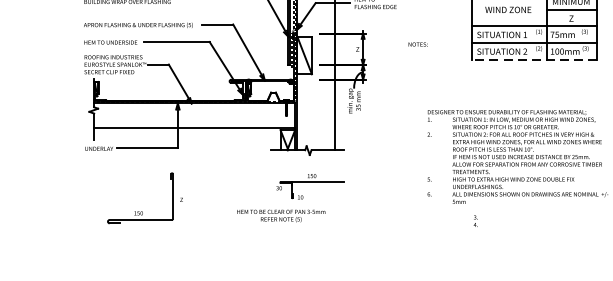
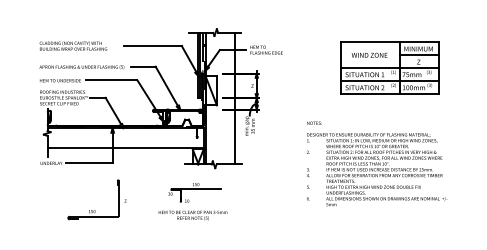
text: (418, 43) -> (314, 122), moved
line: (535, 60) -> (390, 94), dashed -> solid
part: (310, 186) -> (194, 192), moved
part: (142, 211) -> (95, 210), moved
text: (475, 220) -> (308, 172), moved

